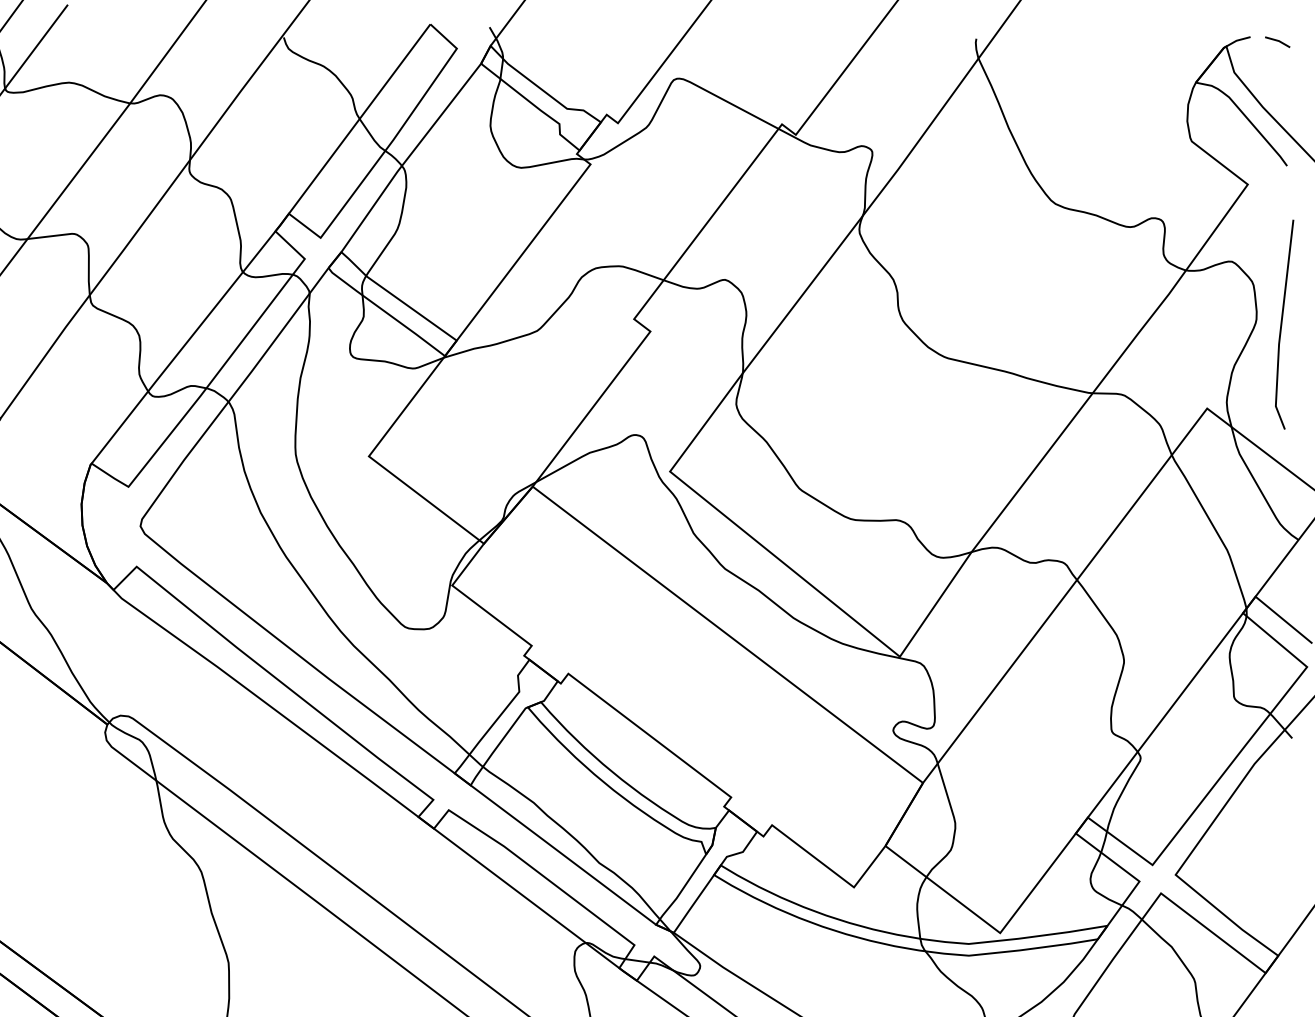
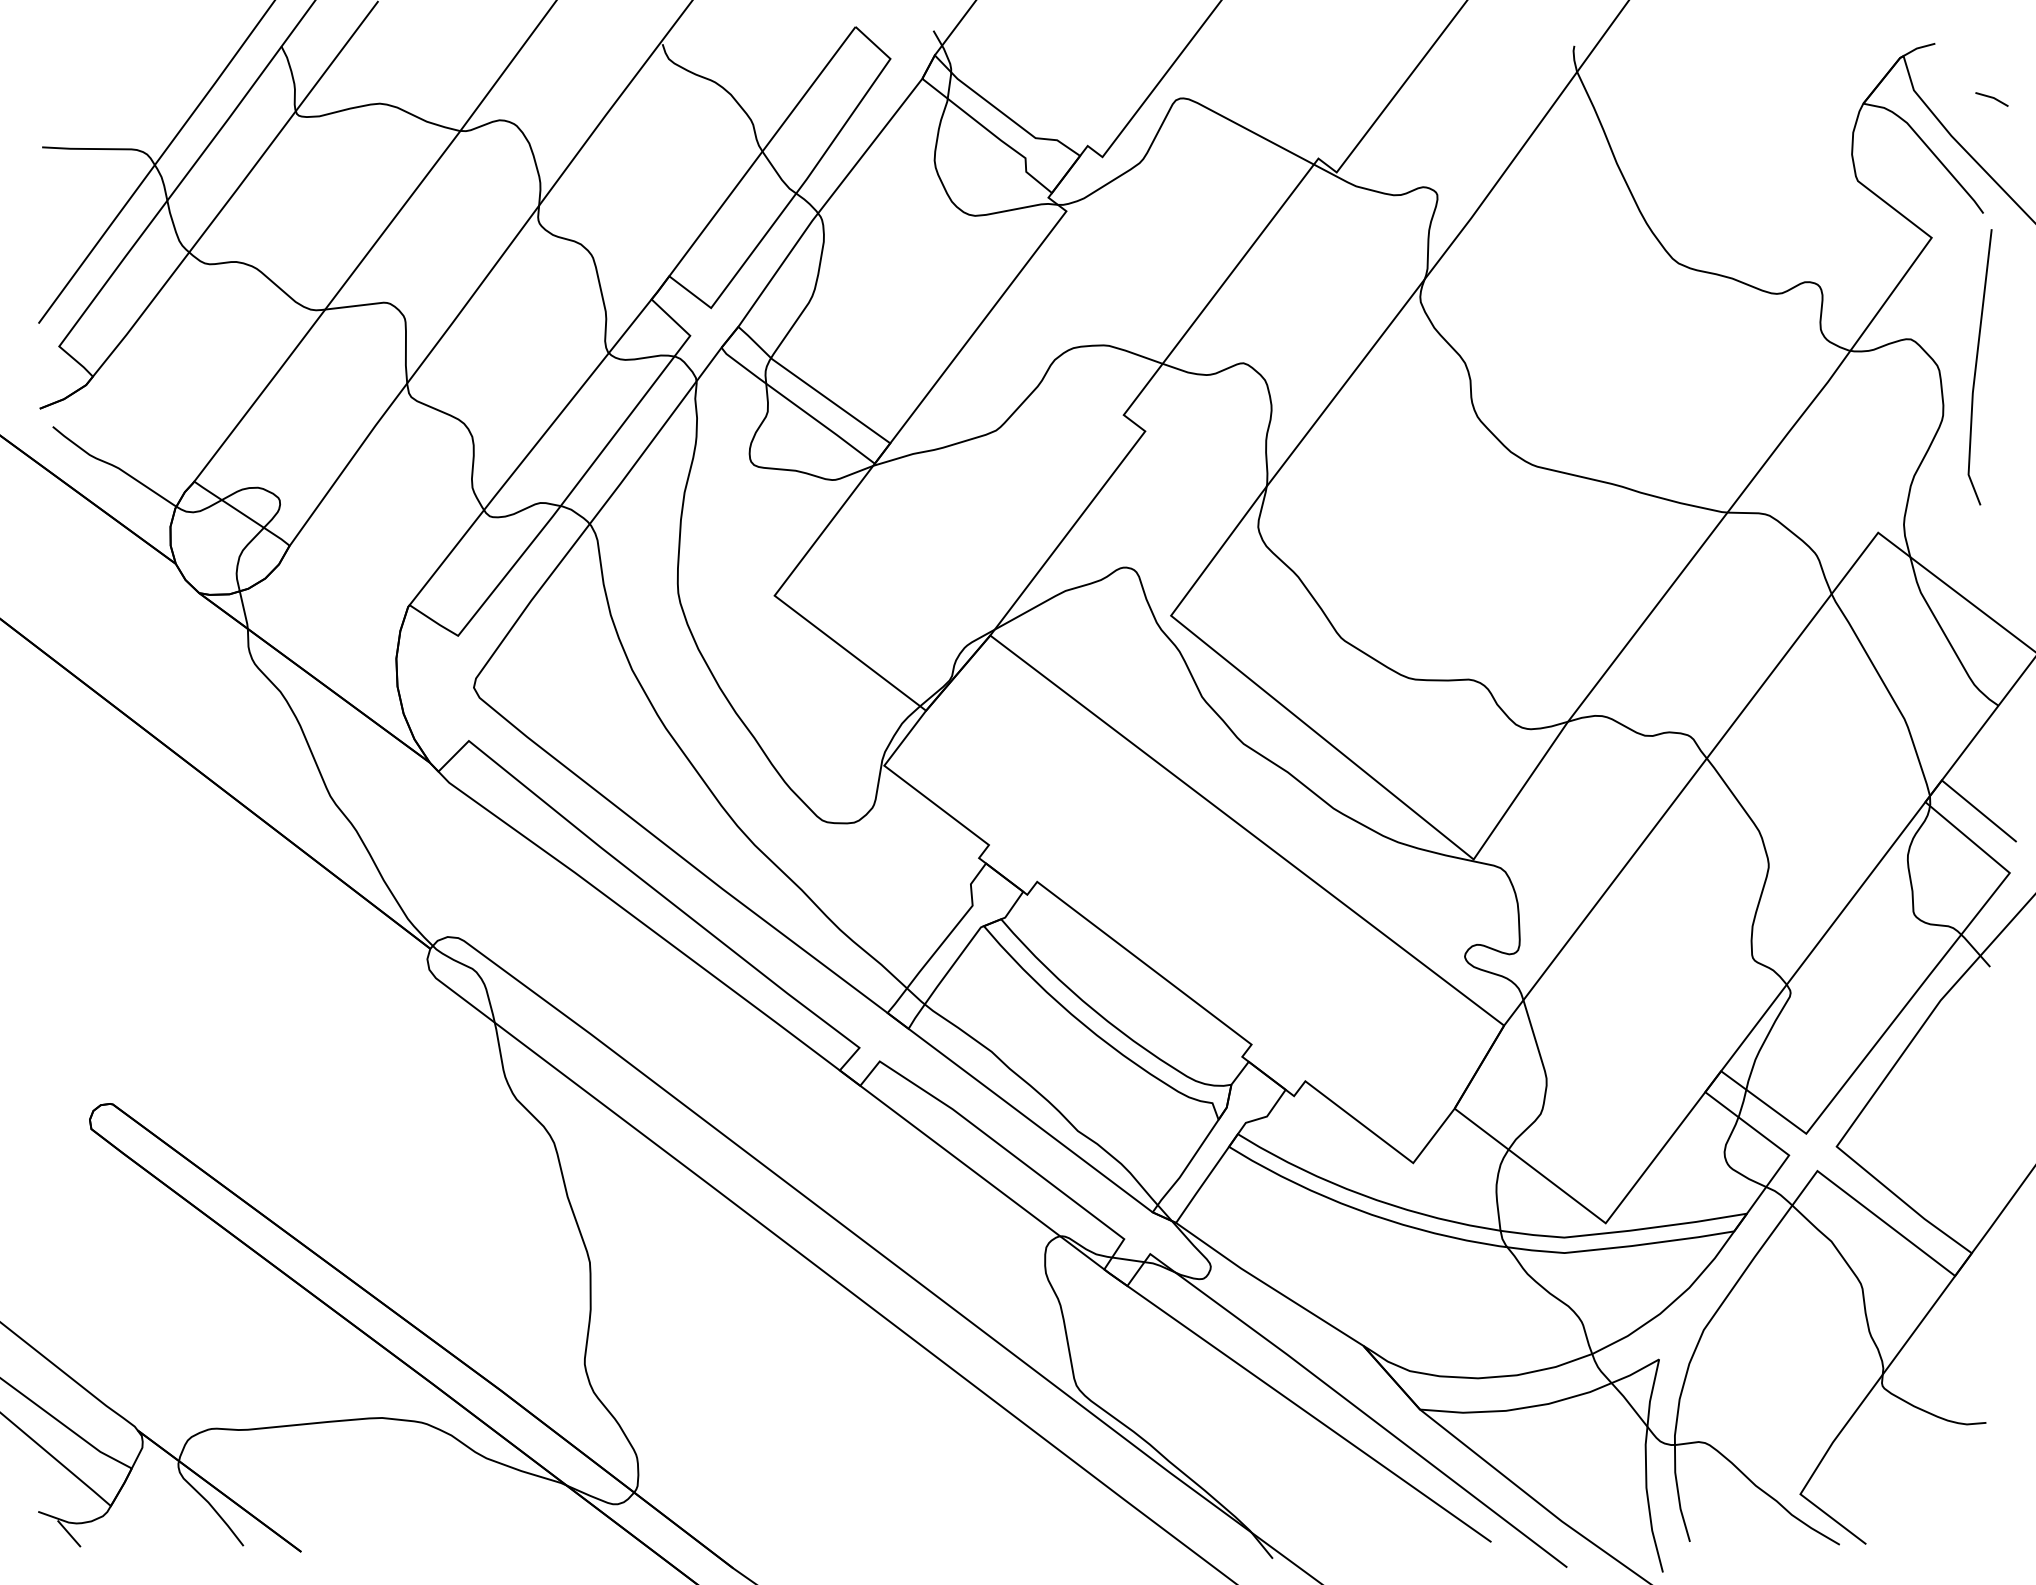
line: (1277, 41) -> (1991, 98), moved
line: (1281, 324) -> (1976, 367), moved

